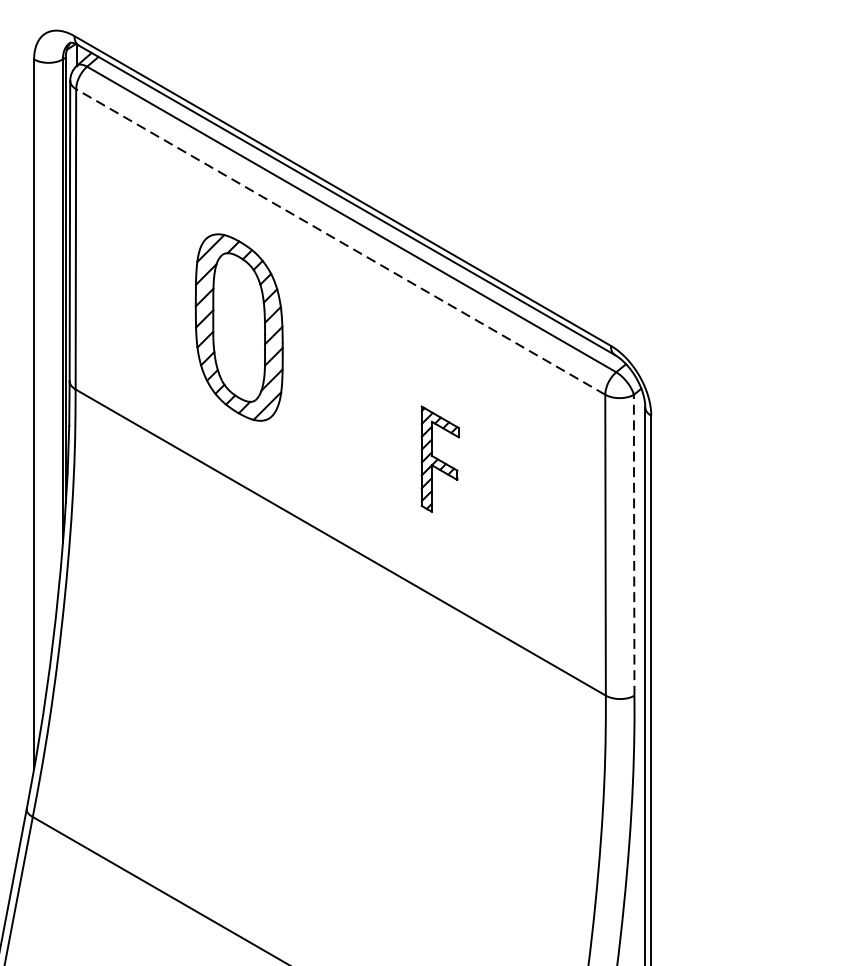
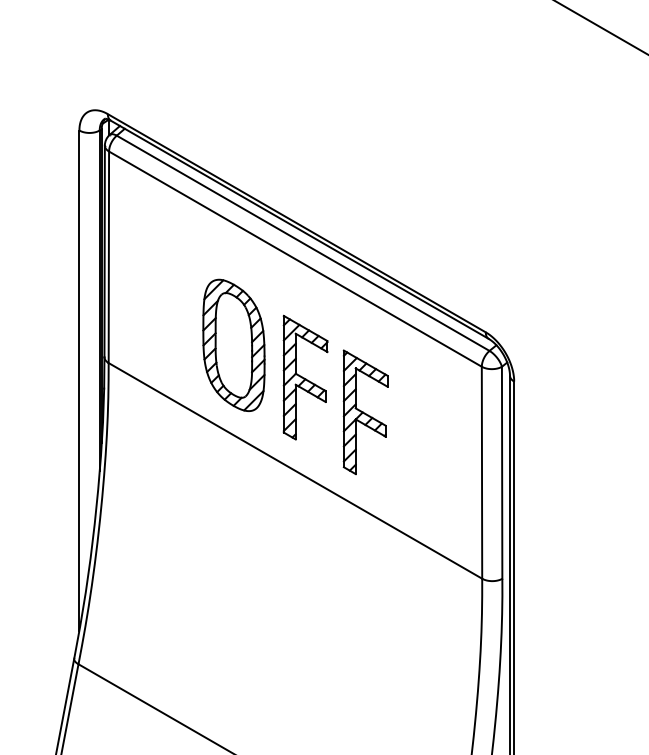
line: (340, 241) -> (295, 258), dashed -> solid
part: (238, 326) -> (233, 344), moved
part: (355, 409) -> (305, 377), added
part: (440, 458) -> (365, 411), size x1.67
line: (634, 544) -> (502, 472), dashed -> solid

